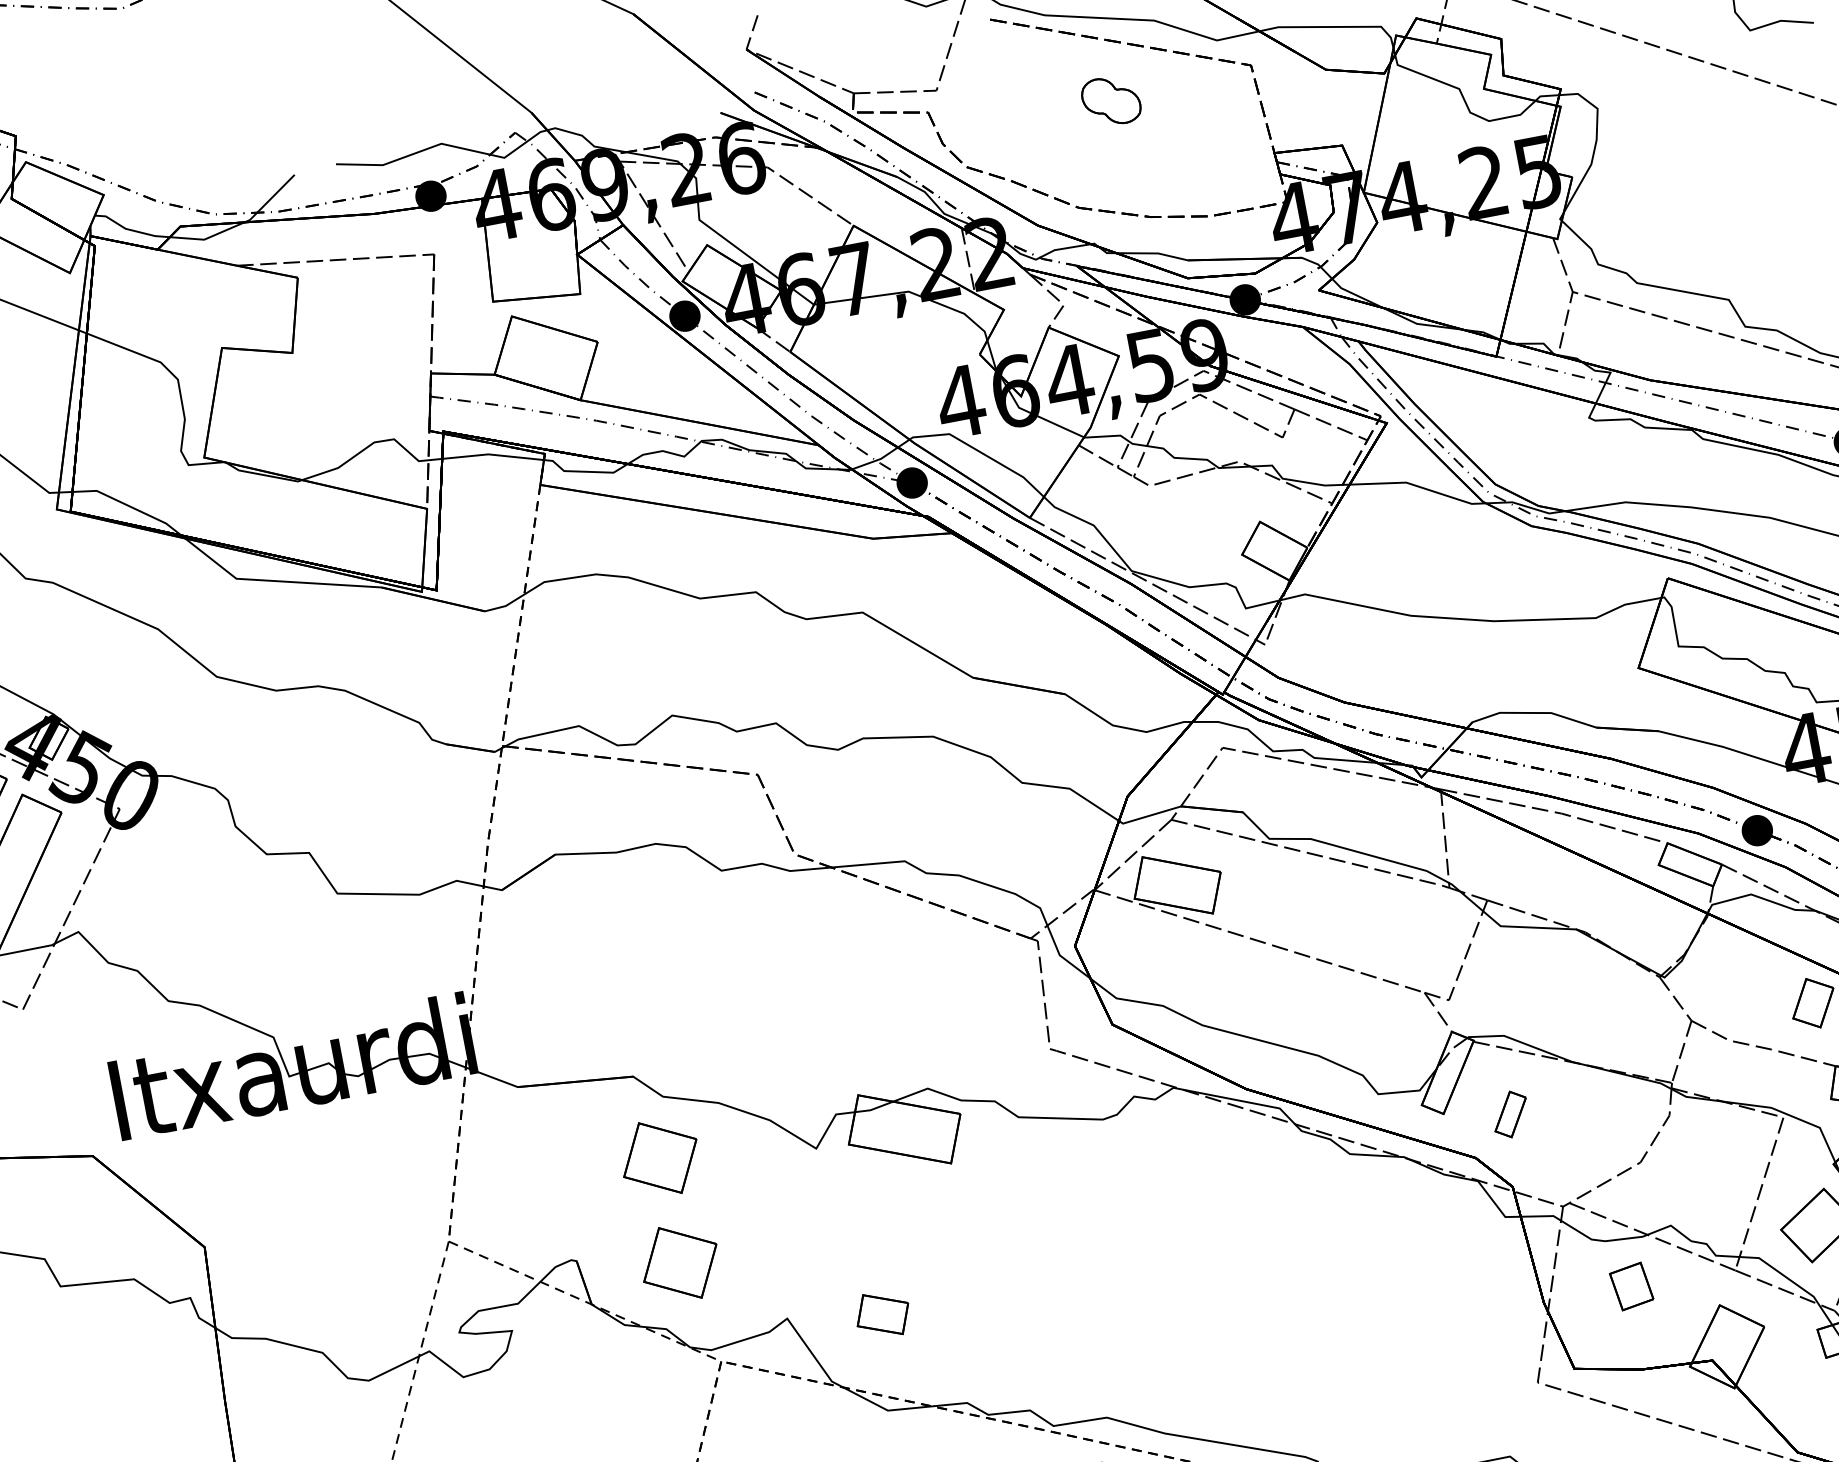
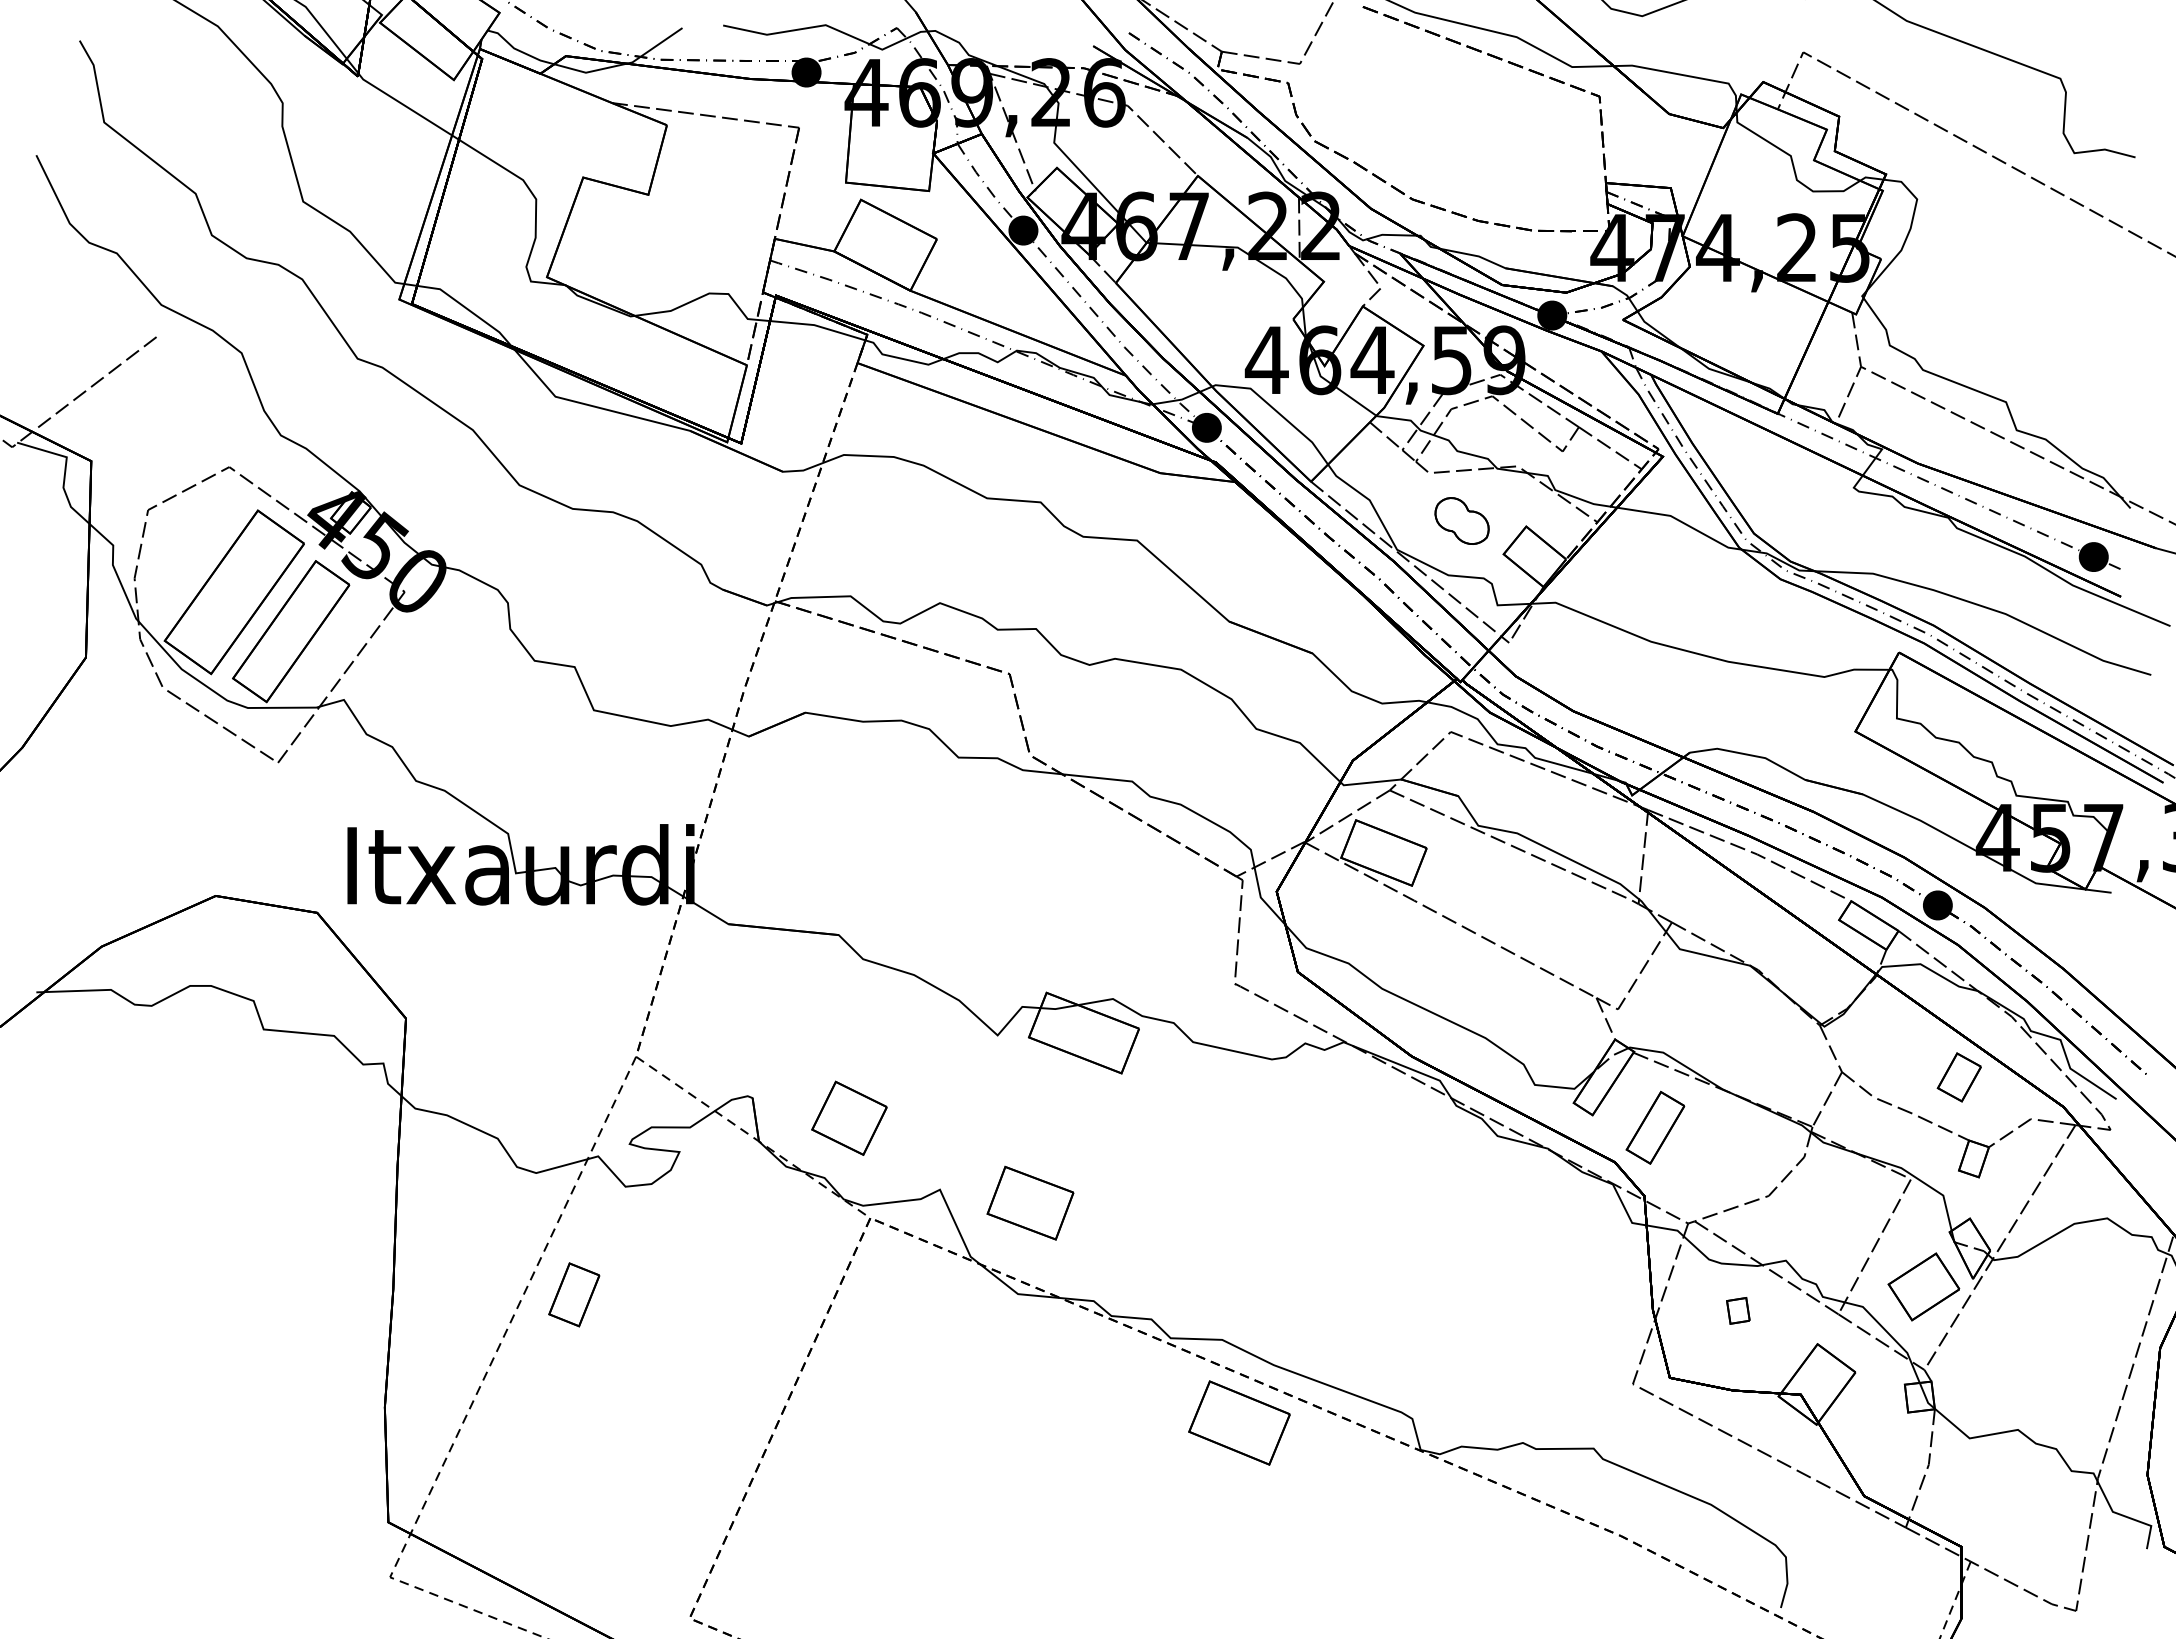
part: (1110, 100) -> (1461, 520), moved
part: (1510, 1114) -> (1655, 1127), size x1.67
part: (660, 1157) -> (849, 1015), removed
part: (1631, 1286) -> (1738, 1310), size x0.62
part: (882, 1313) -> (1030, 1202), size x1.67

